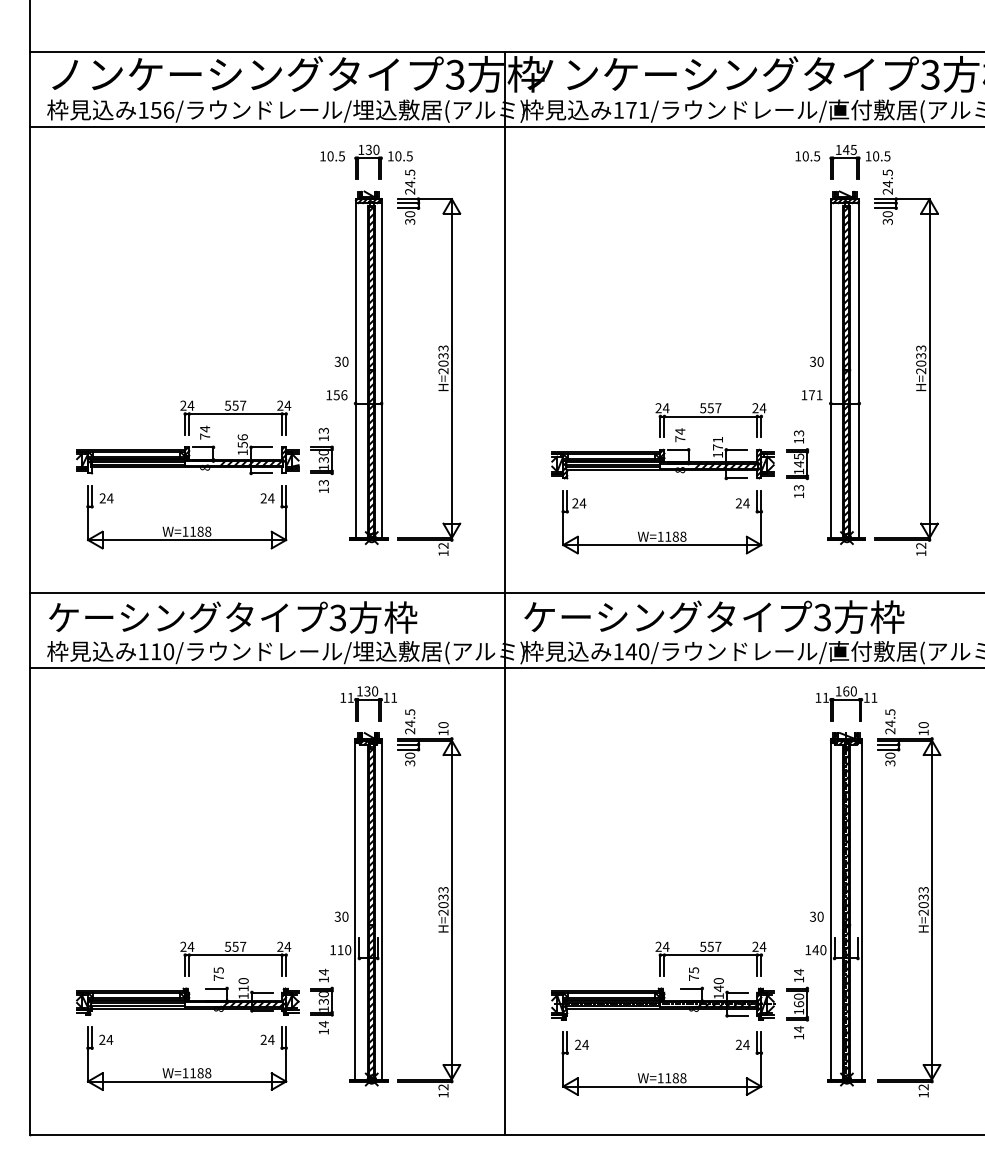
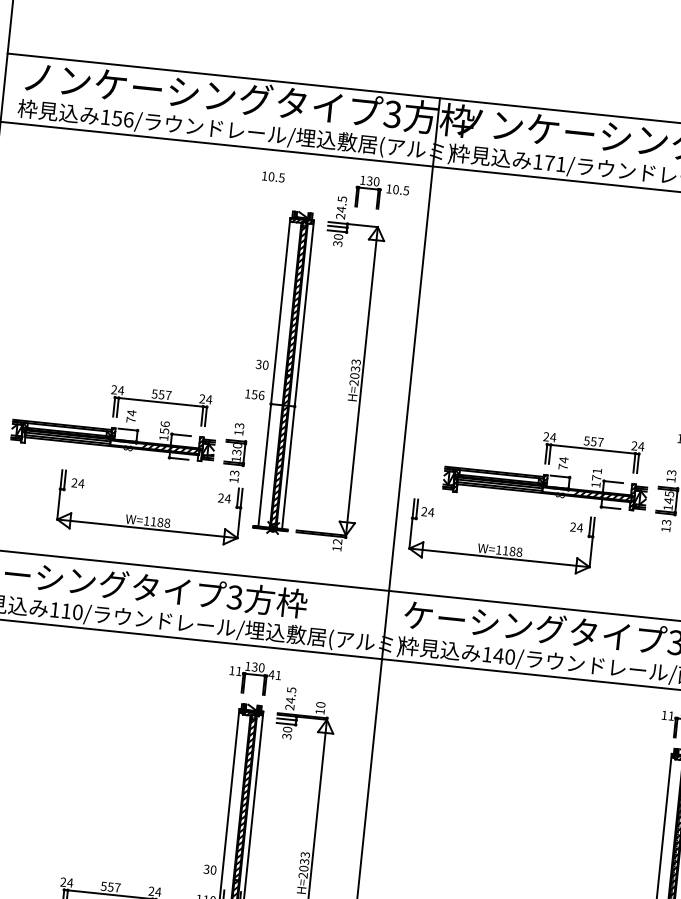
part: (383, 161) -> (382, 192), moved
part: (185, 526) -> (147, 516), moved
part: (661, 531) -> (500, 545), moved
text: (386, 697) -> (271, 674), 11 -> 41

